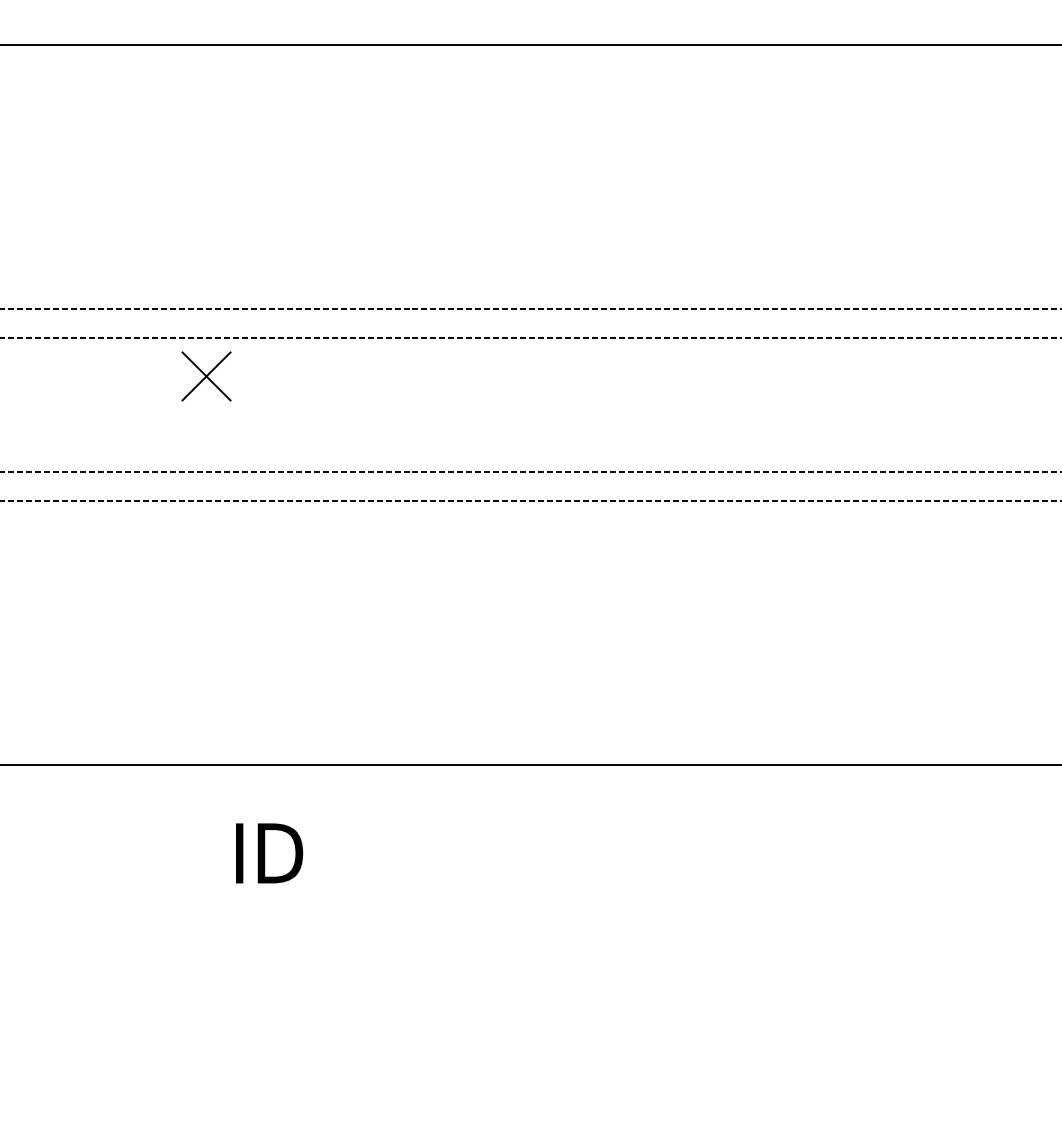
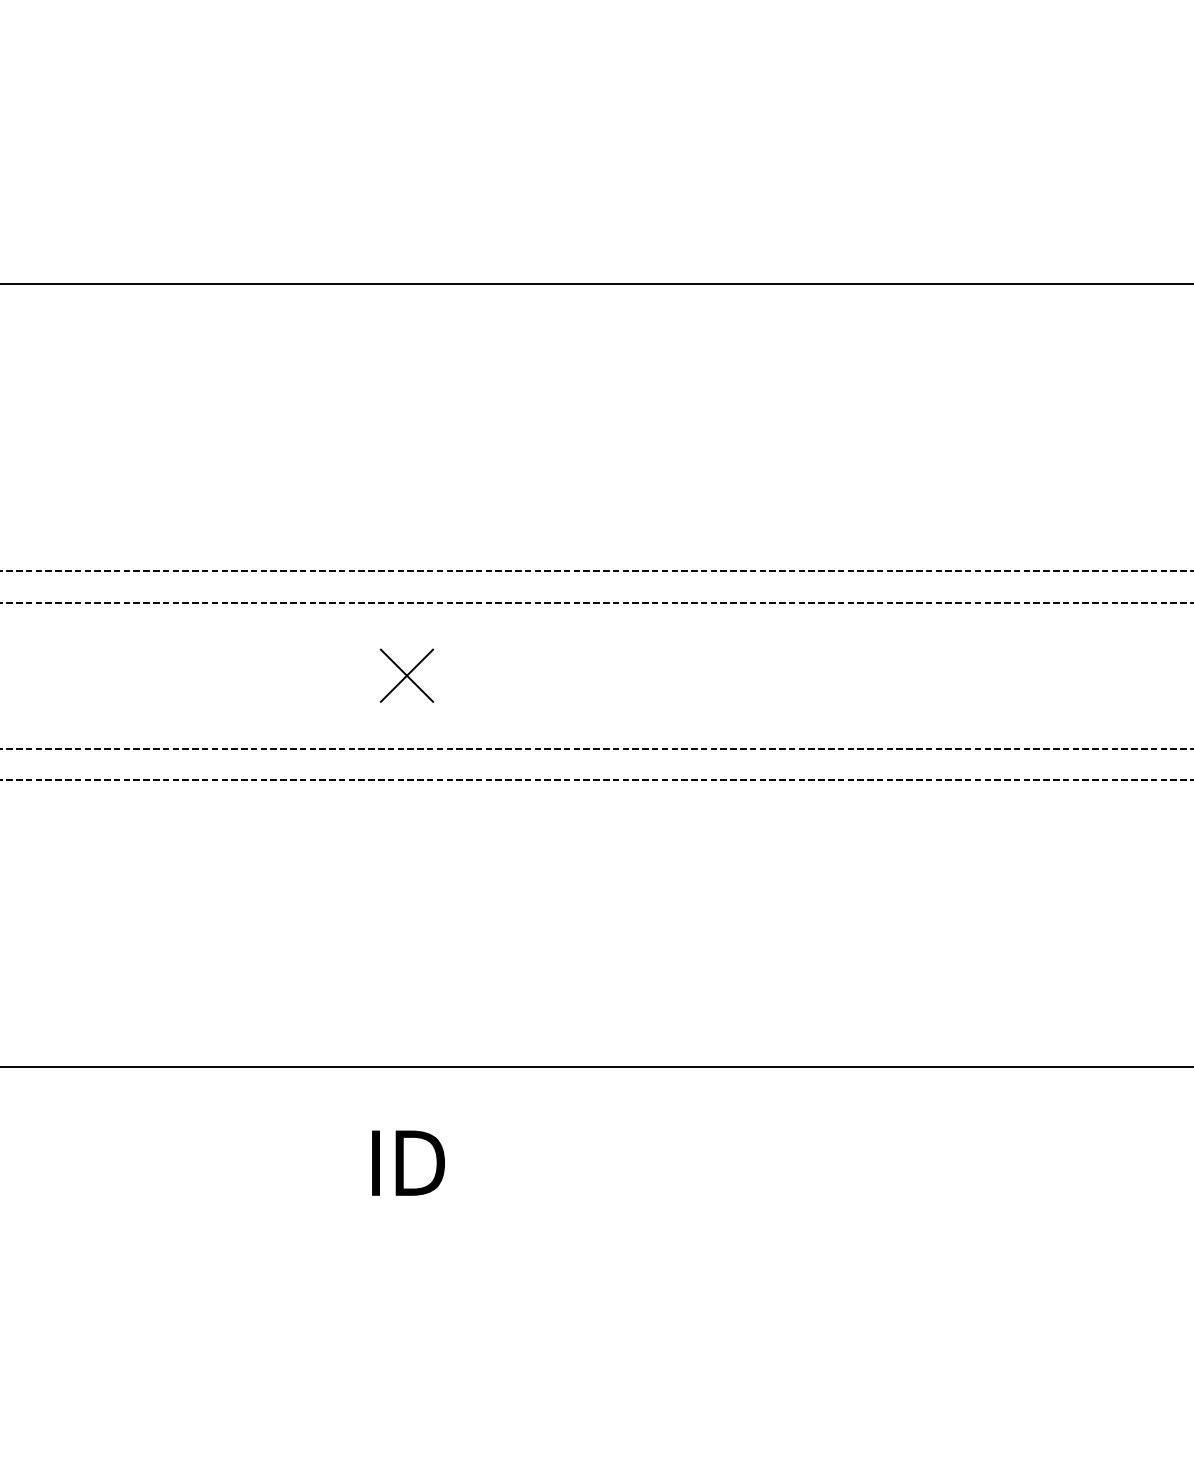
part: (206, 376) -> (406, 675), moved

